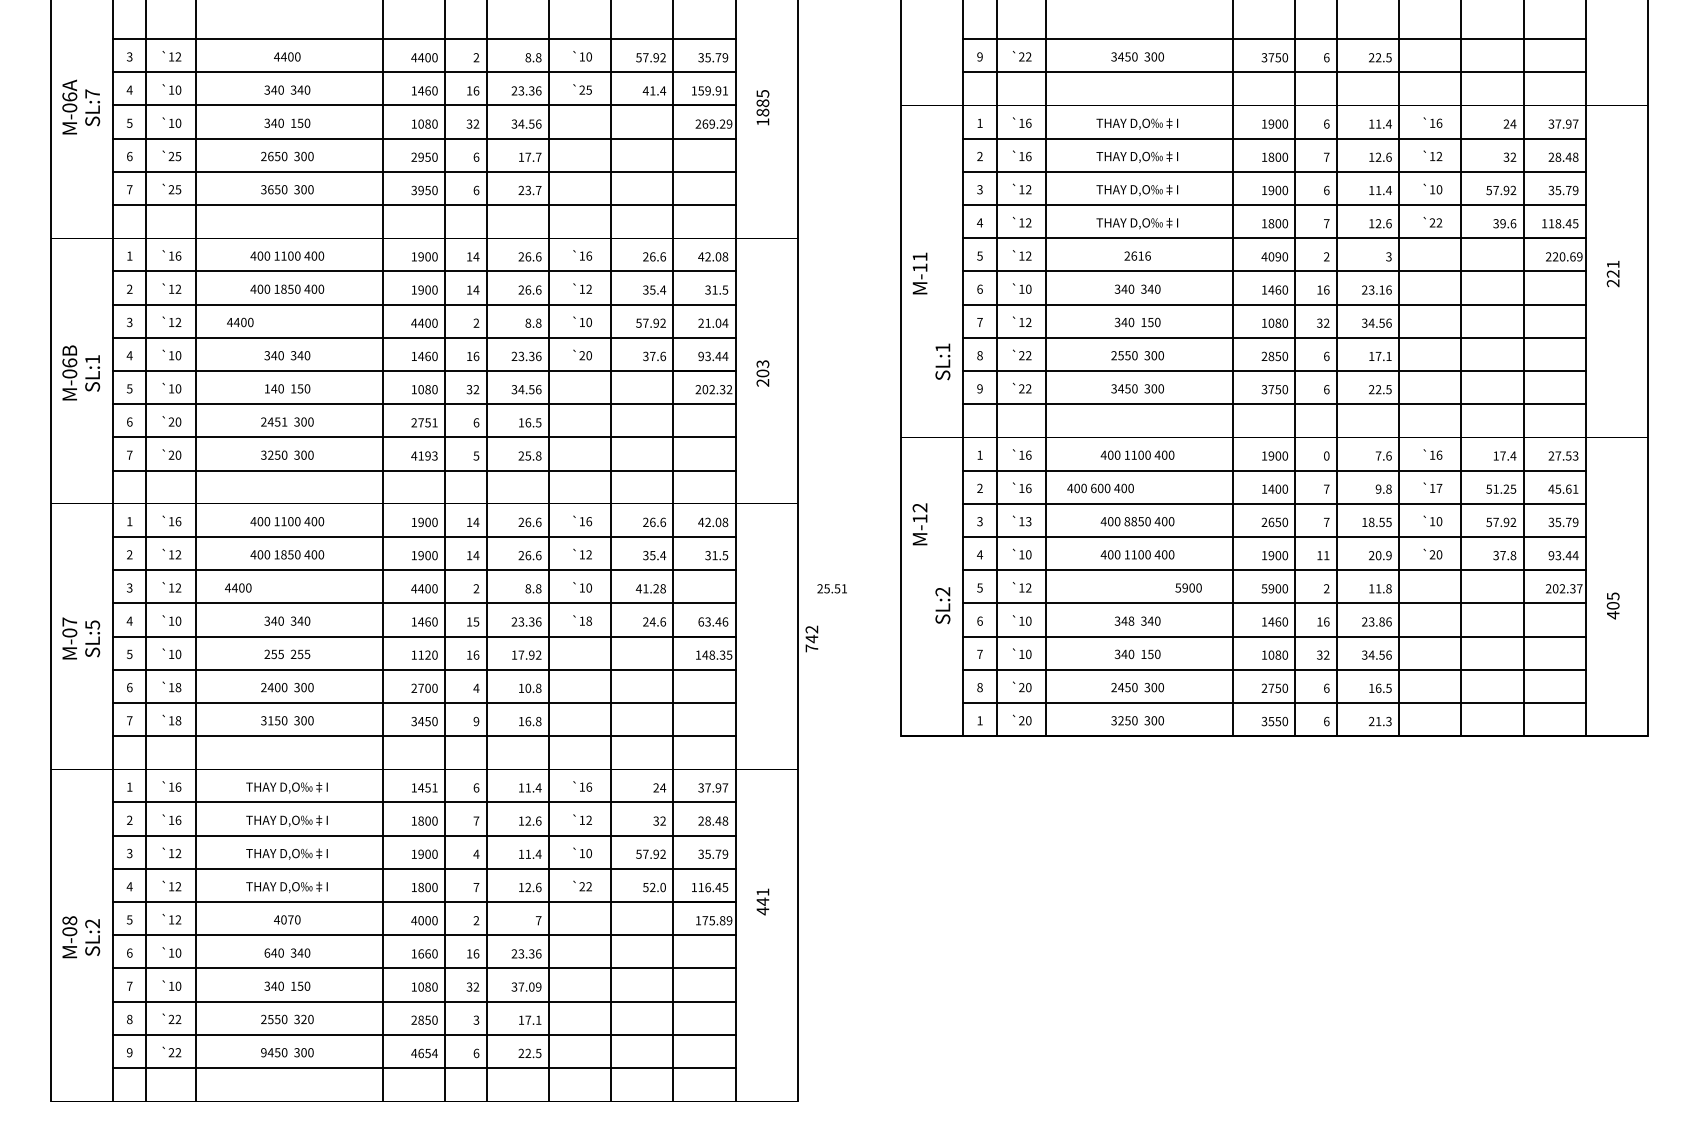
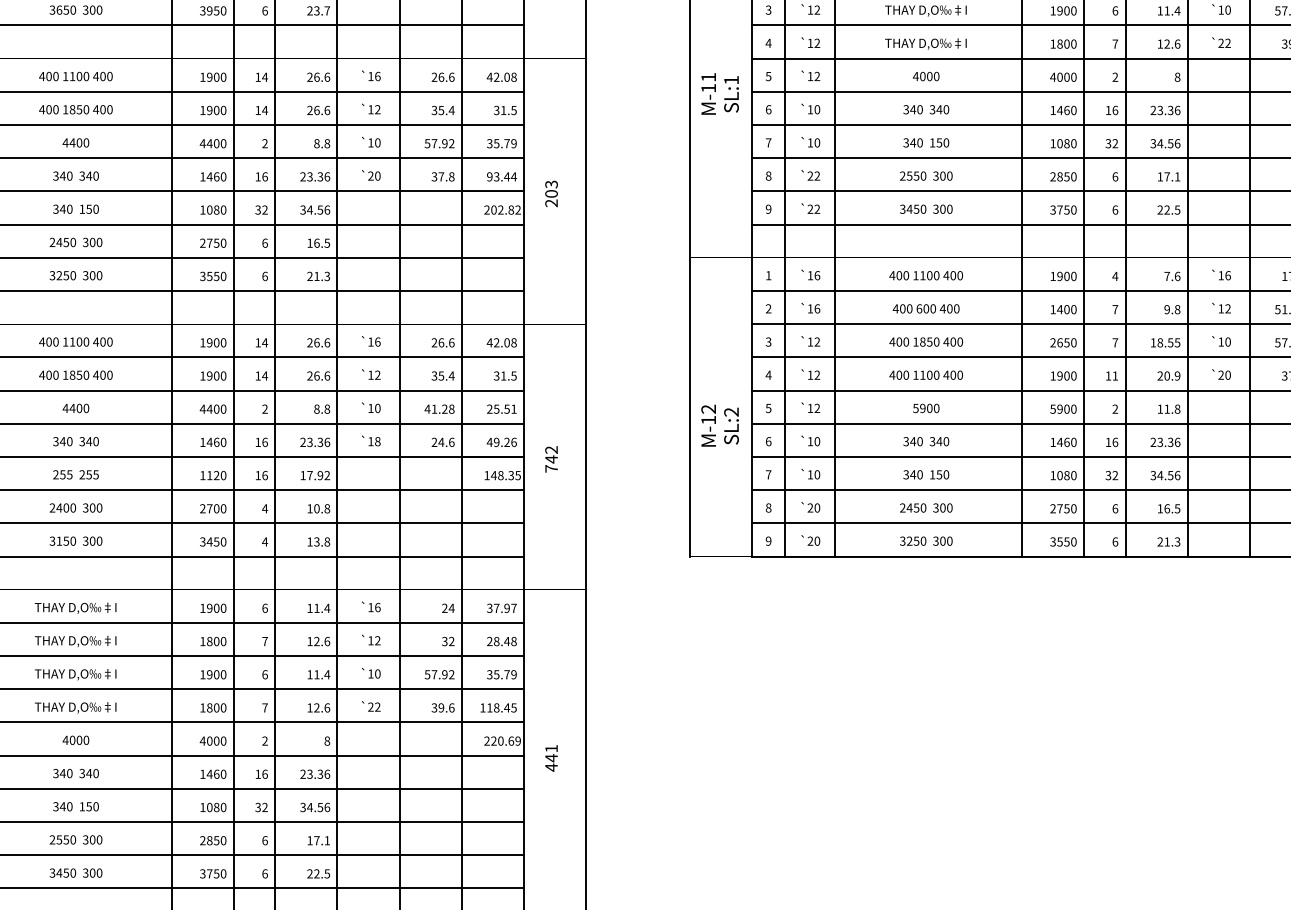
text: (1137, 255) -> (926, 75), 2616 -> 4000
text: (1277, 256) -> (1066, 76), 4090 -> 4000
text: (1388, 256) -> (1177, 76), 3 -> 8
text: (1381, 289) -> (1170, 109), 23.16 -> 23.36
text: (240, 322) -> (76, 142), moved
text: (713, 322) -> (502, 142), 21.04 -> 35.79
text: (1028, 322) -> (817, 142), `12 -> `10
text: (662, 355) -> (451, 175), 37.6 -> 37.8
text: (942, 361) -> (731, 93), moved
text: (266, 388) -> (55, 208), 140 -> 340
text: (722, 389) -> (511, 209), 202.32 -> 202.82
text: (284, 421) -> (73, 241), 2451 -> 2450
text: (434, 422) -> (223, 242), 2751 -> 2750
text: (424, 455) -> (213, 275), 4193 -> 3550
text: (476, 455) -> (265, 275), 5 -> 6
text: (533, 455) -> (322, 275), 25.8 -> 21.3
text: (1326, 455) -> (1115, 275), 0 -> 4
text: (1439, 487) -> (1228, 307), `17 -> `12
text: (1100, 488) -> (926, 308), moved
text: (1127, 521) -> (916, 341), 8850 -> 1850
text: (1028, 522) -> (817, 342), `13 -> `12
text: (919, 524) -> (708, 425), moved
text: (1028, 554) -> (817, 374), `10 -> `12
text: (238, 587) -> (76, 407), moved
text: (1188, 587) -> (926, 407), moved
text: (831, 588) -> (501, 408), moved
text: (476, 621) -> (265, 441), 15 -> 16
text: (709, 621) -> (498, 441), 63.46 -> 49.26
text: (1131, 621) -> (920, 441), 348 -> 340
text: (1381, 621) -> (1170, 441), 23.86 -> 23.36
text: (811, 638) -> (551, 458), moved
text: (979, 720) -> (768, 540), 1 -> 9
text: (476, 721) -> (265, 541), 9 -> 4
text: (528, 721) -> (317, 541), 16.8 -> 13.8
text: (427, 787) -> (216, 607), 1451 -> 1900
text: (476, 853) -> (265, 673), 4 -> 6
text: (707, 886) -> (496, 706), 116.45 -> 118.45
text: (654, 887) -> (443, 707), 52.0 -> 39.6
text: (762, 901) -> (551, 757), moved
text: (290, 919) -> (79, 739), 4070 -> 4000
text: (538, 920) -> (327, 740), 7 -> 8
text: (710, 920) -> (499, 740), 175.89 -> 220.69
text: (267, 952) -> (56, 772), 640 -> 340
text: (421, 953) -> (210, 773), 1660 -> 1460
text: (529, 986) -> (318, 806), 37.09 -> 34.56
text: (303, 1019) -> (92, 839), 320 -> 300
text: (476, 1019) -> (265, 839), 3 -> 6
text: (263, 1052) -> (52, 872), 9450 -> 3450
text: (424, 1053) -> (213, 873), 4654 -> 3750

